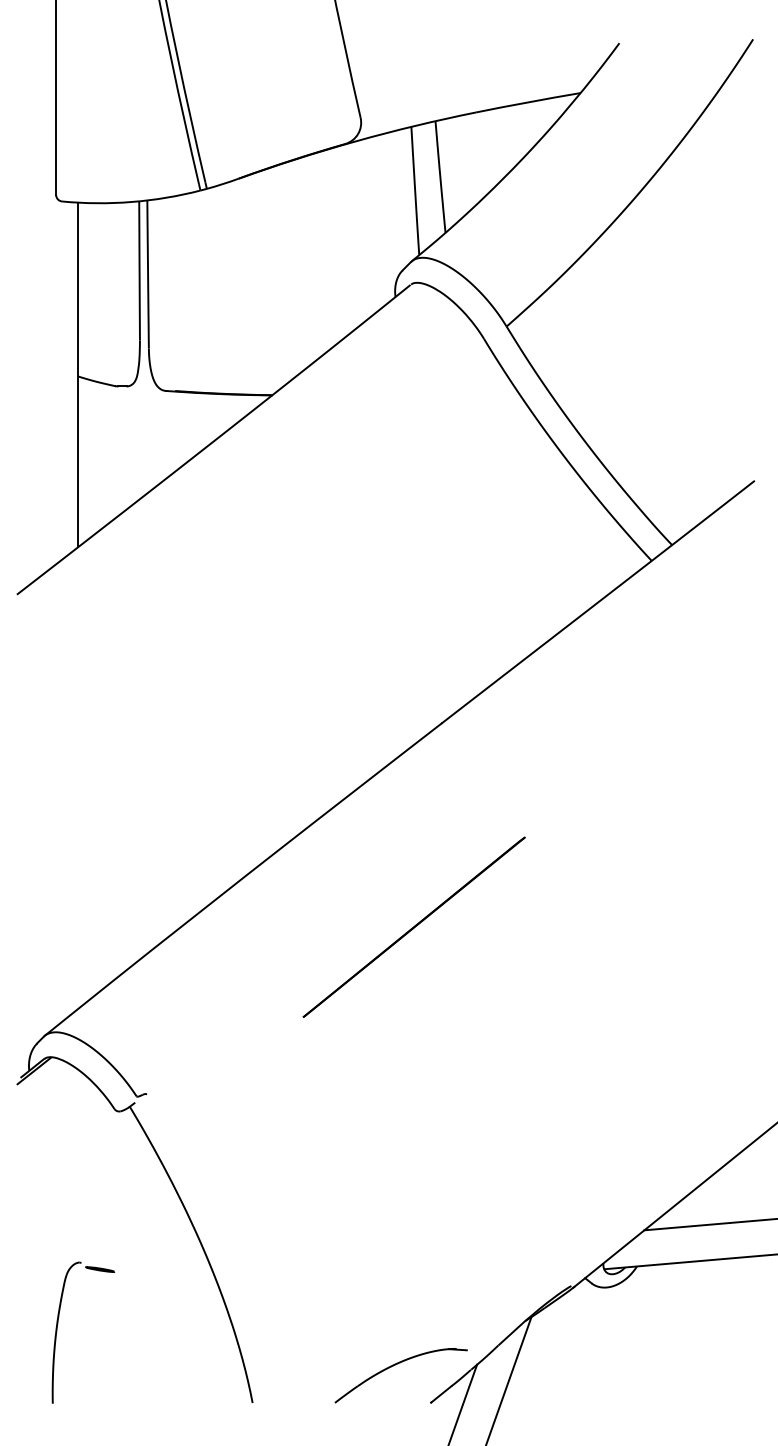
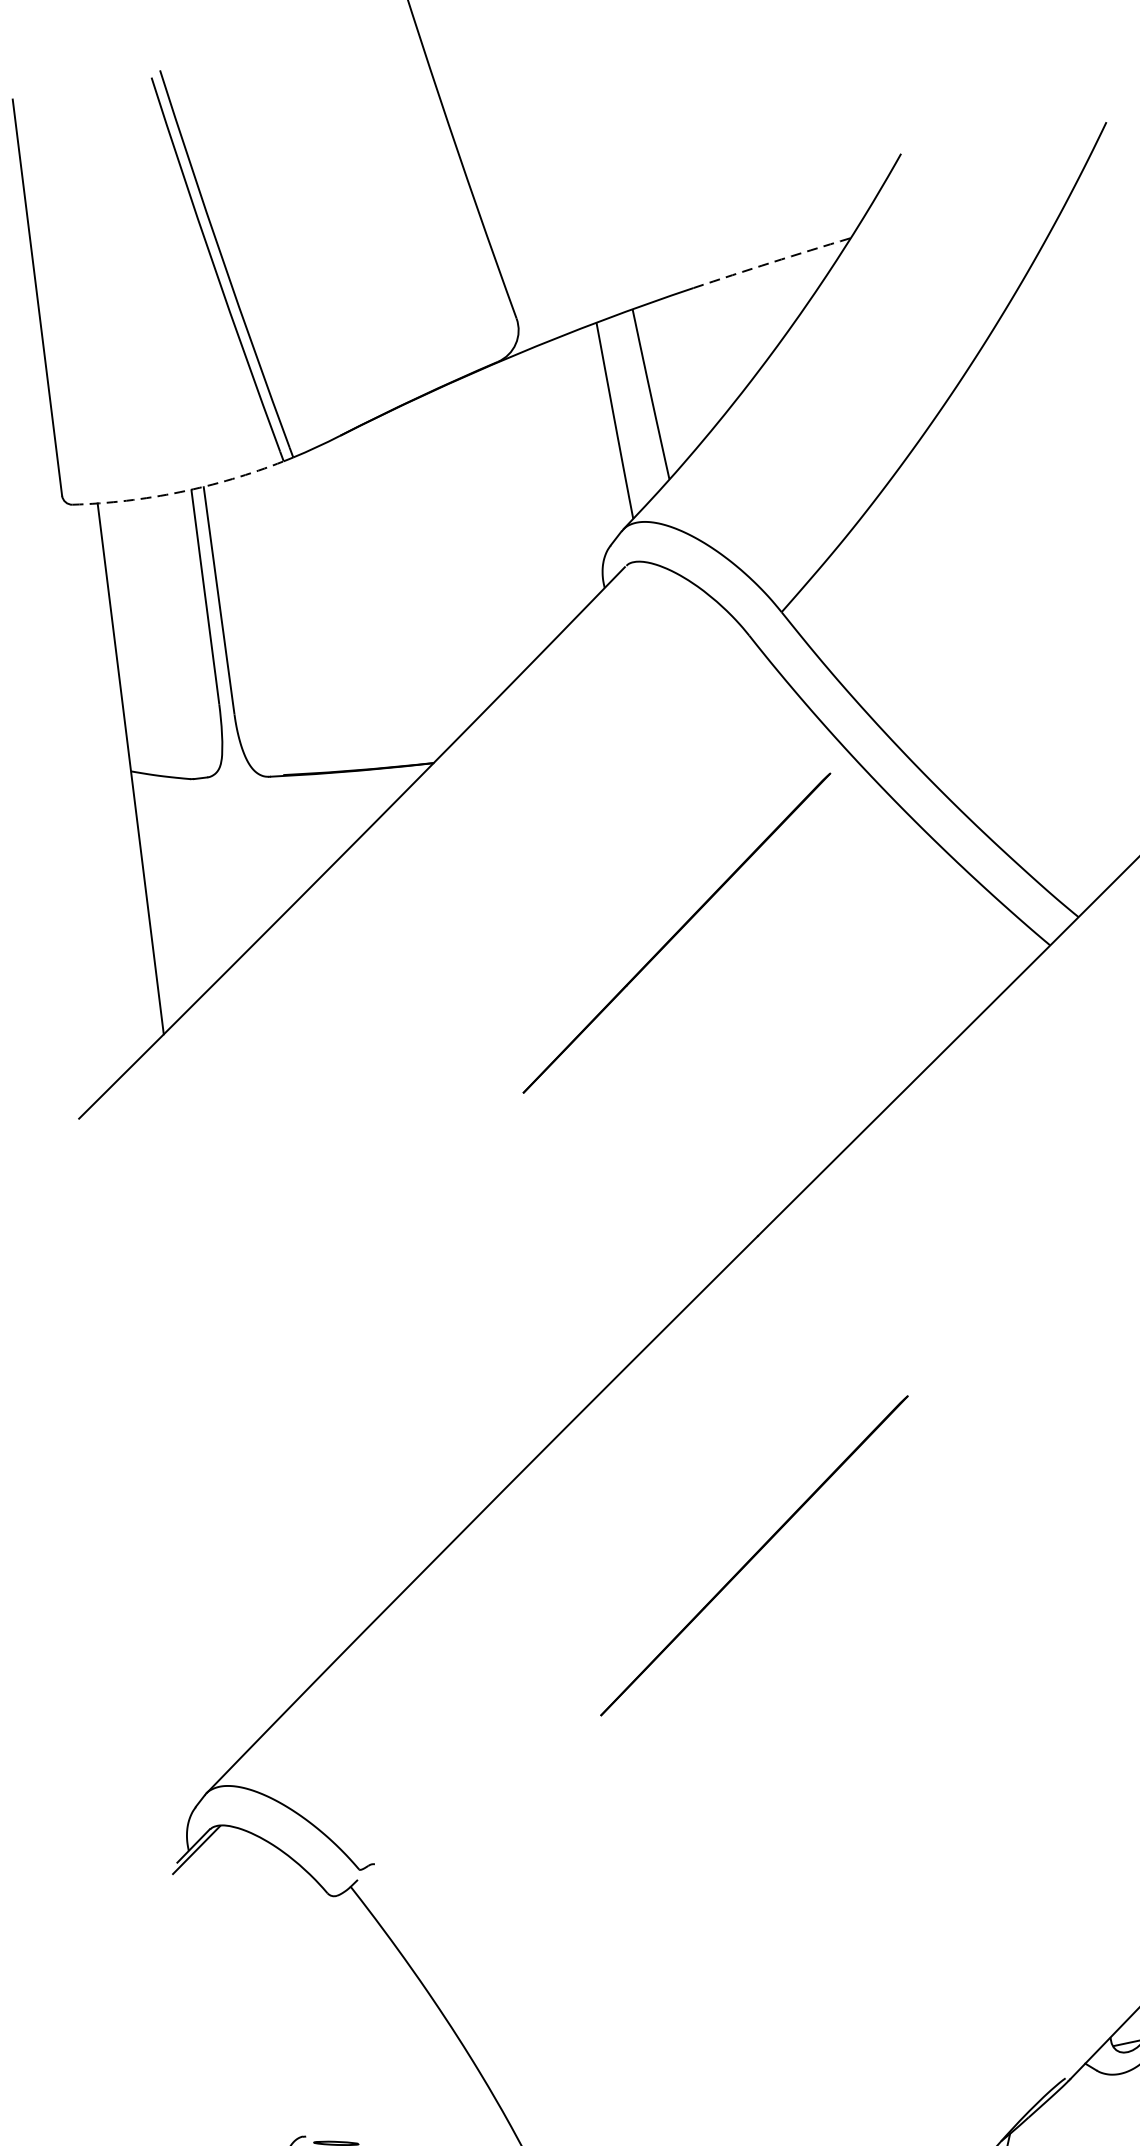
arc: (528, 102) -> (772, 262), solid -> dashed
arc: (131, 202) -> (179, 492), solid -> dashed
line: (413, 522) -> (675, 931), added

